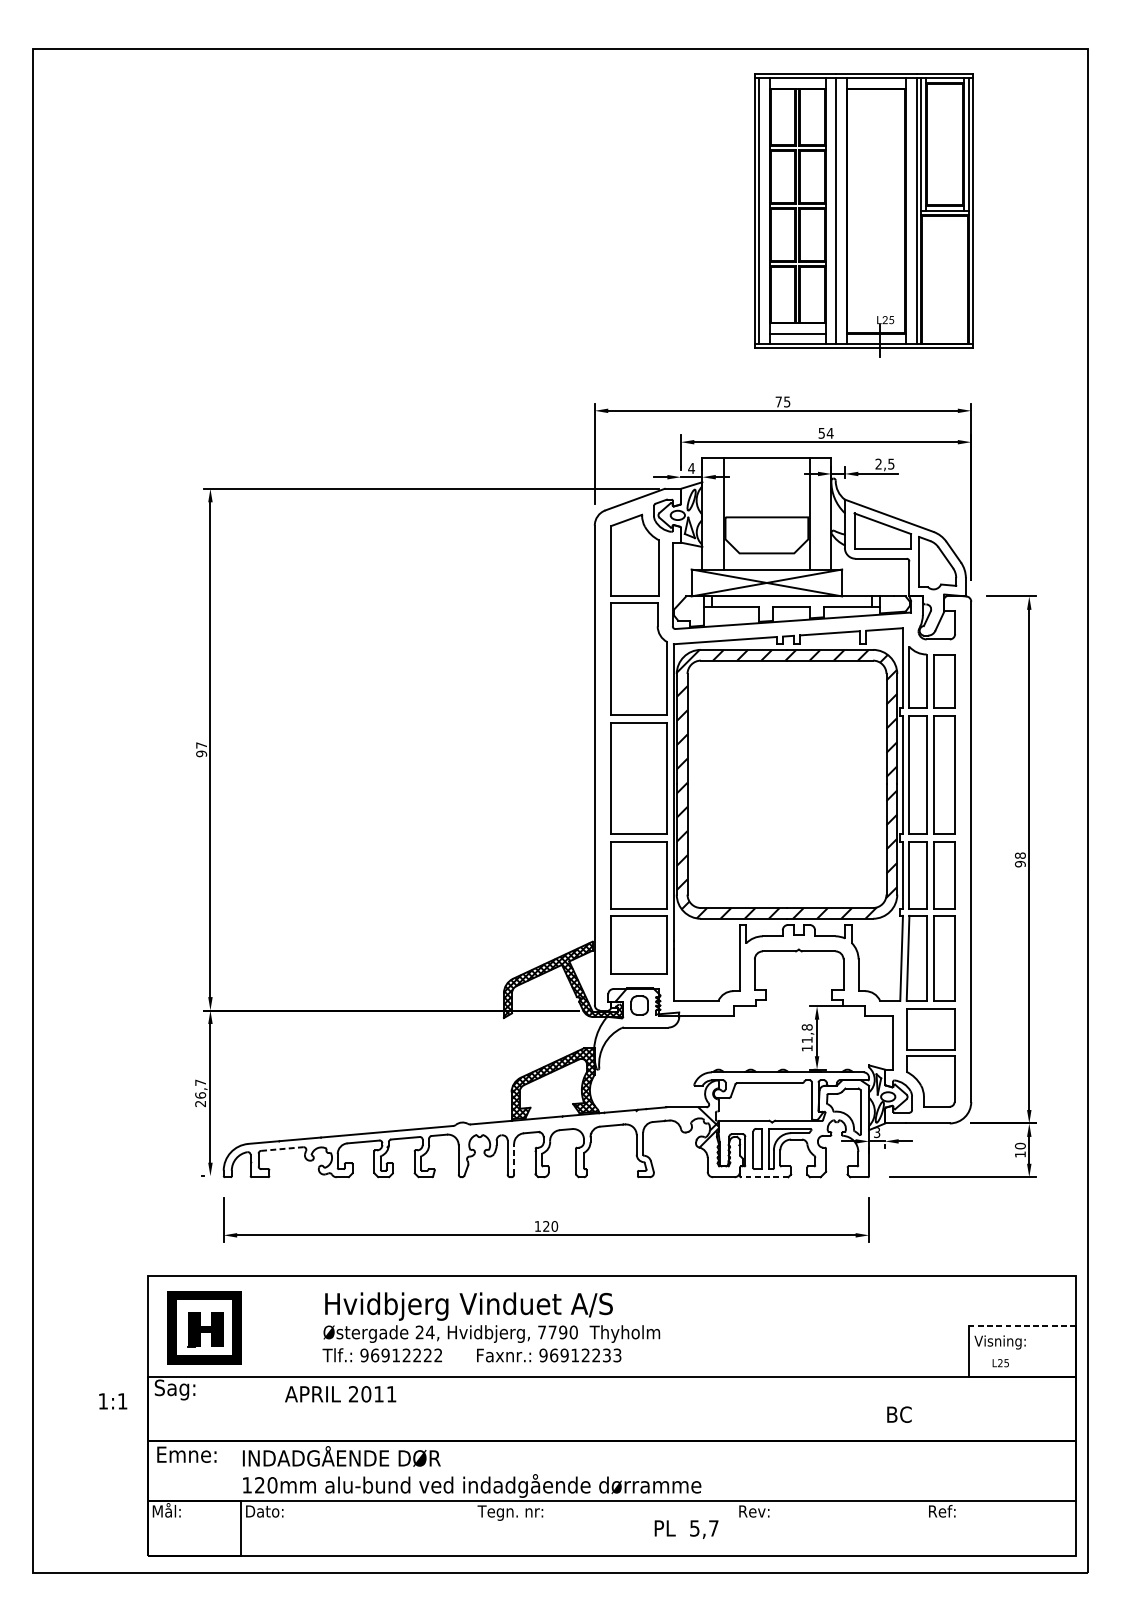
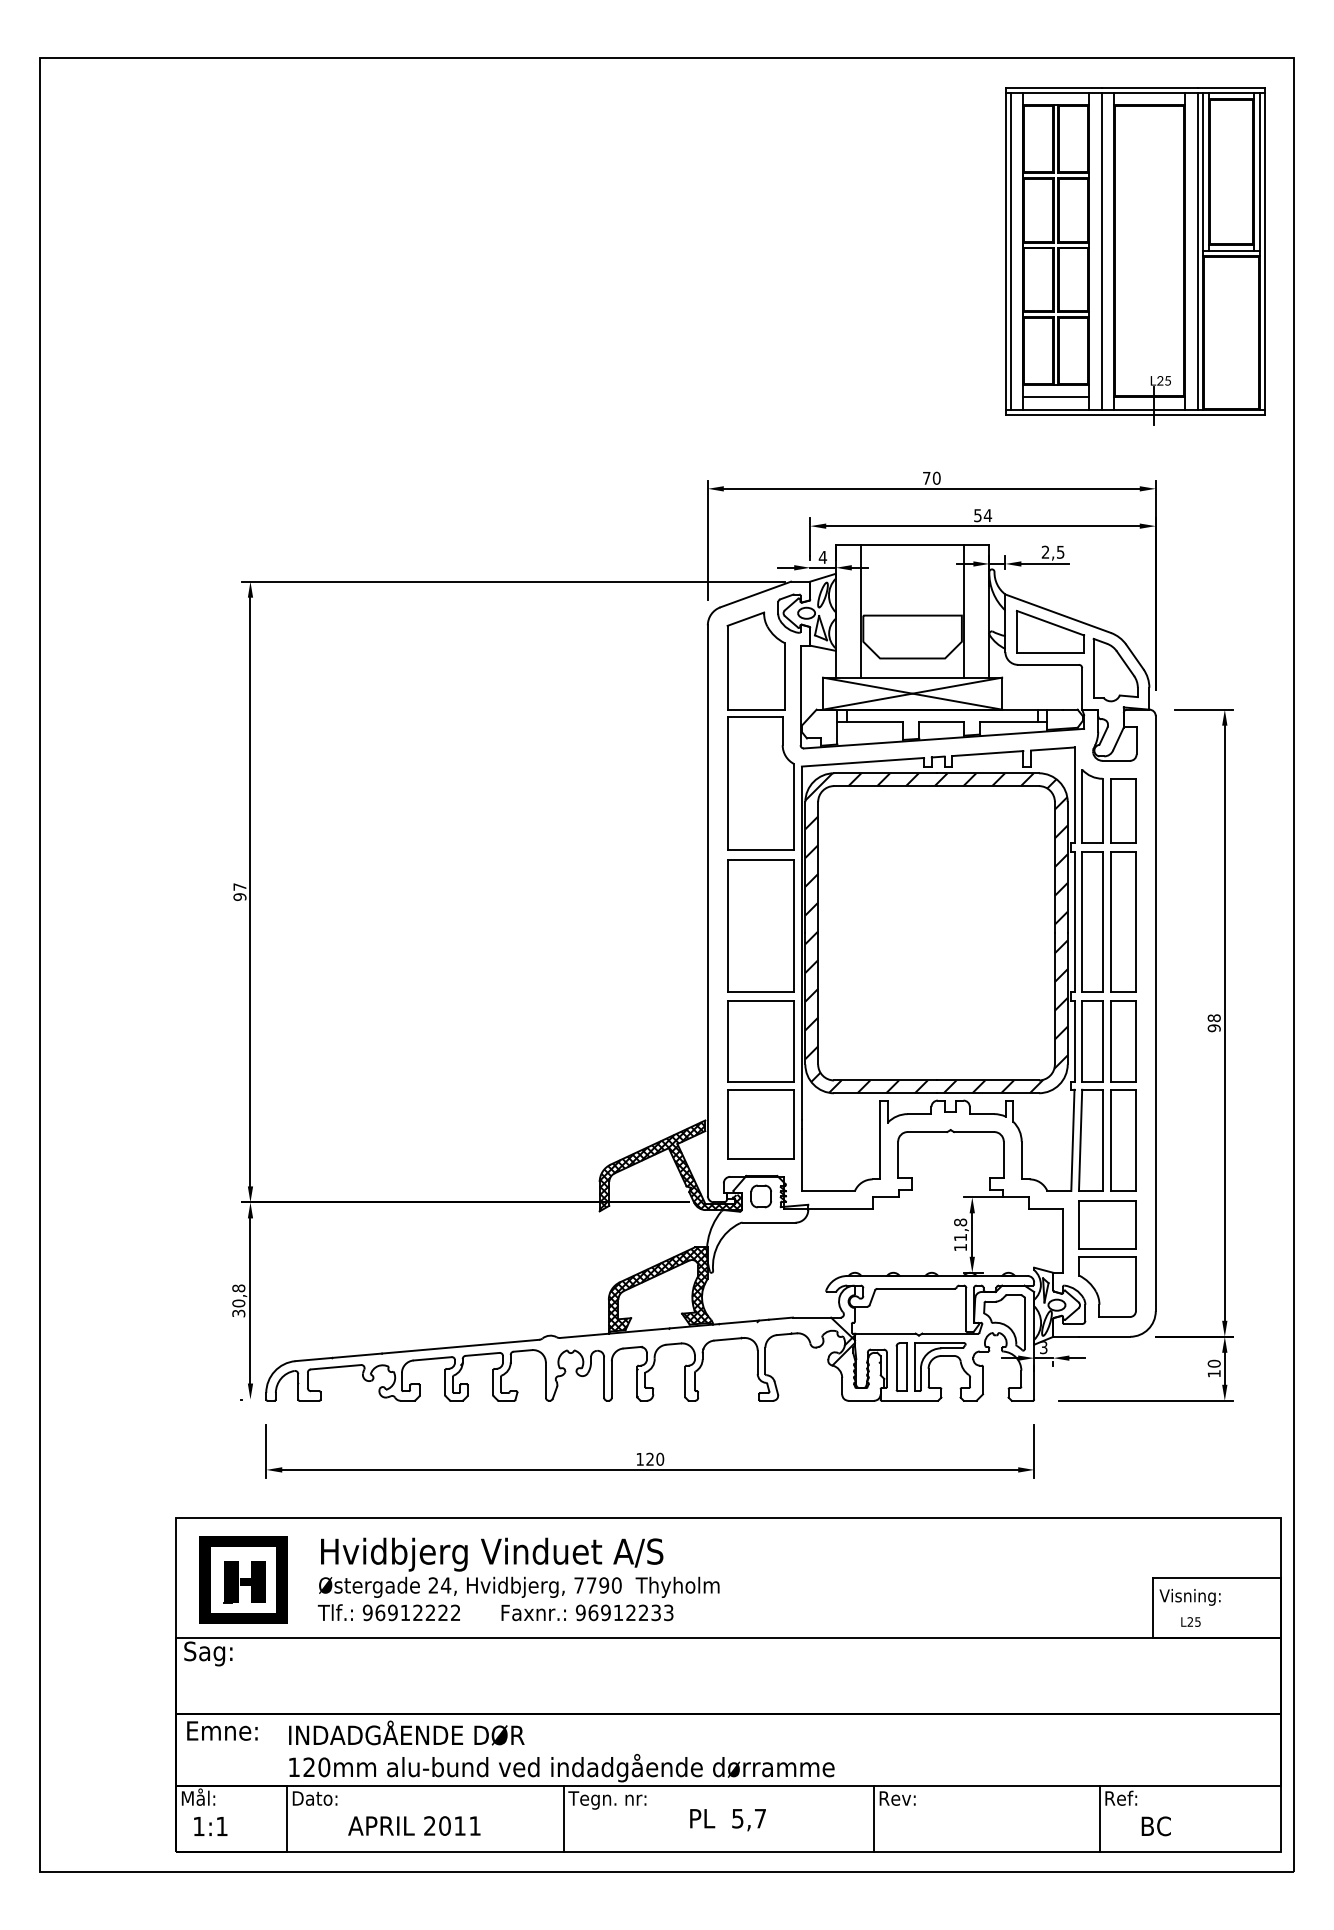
part: (864, 215) -> (1135, 256), moved
text: (786, 401) -> (936, 477), 75 -> 70
text: (200, 1092) -> (238, 1300), 26,7 -> 30,8
line: (282, 1149) -> (336, 1367), dashed -> solid
line: (513, 1158) -> (611, 1378), dashed -> solid
line: (764, 1176) -> (909, 1400), dashed -> solid
line: (1022, 1325) -> (1216, 1577), dashed -> solid
text: (491, 1327) -> (518, 1579), moved
text: (340, 1393) -> (414, 1825), moved
text: (112, 1401) -> (210, 1826), moved
text: (898, 1414) -> (1155, 1826), moved
line: (474, 1528) -> (564, 1818), added
line: (734, 1528) -> (873, 1818), added
line: (923, 1528) -> (1099, 1818), added
text: (686, 1529) -> (727, 1820), moved

